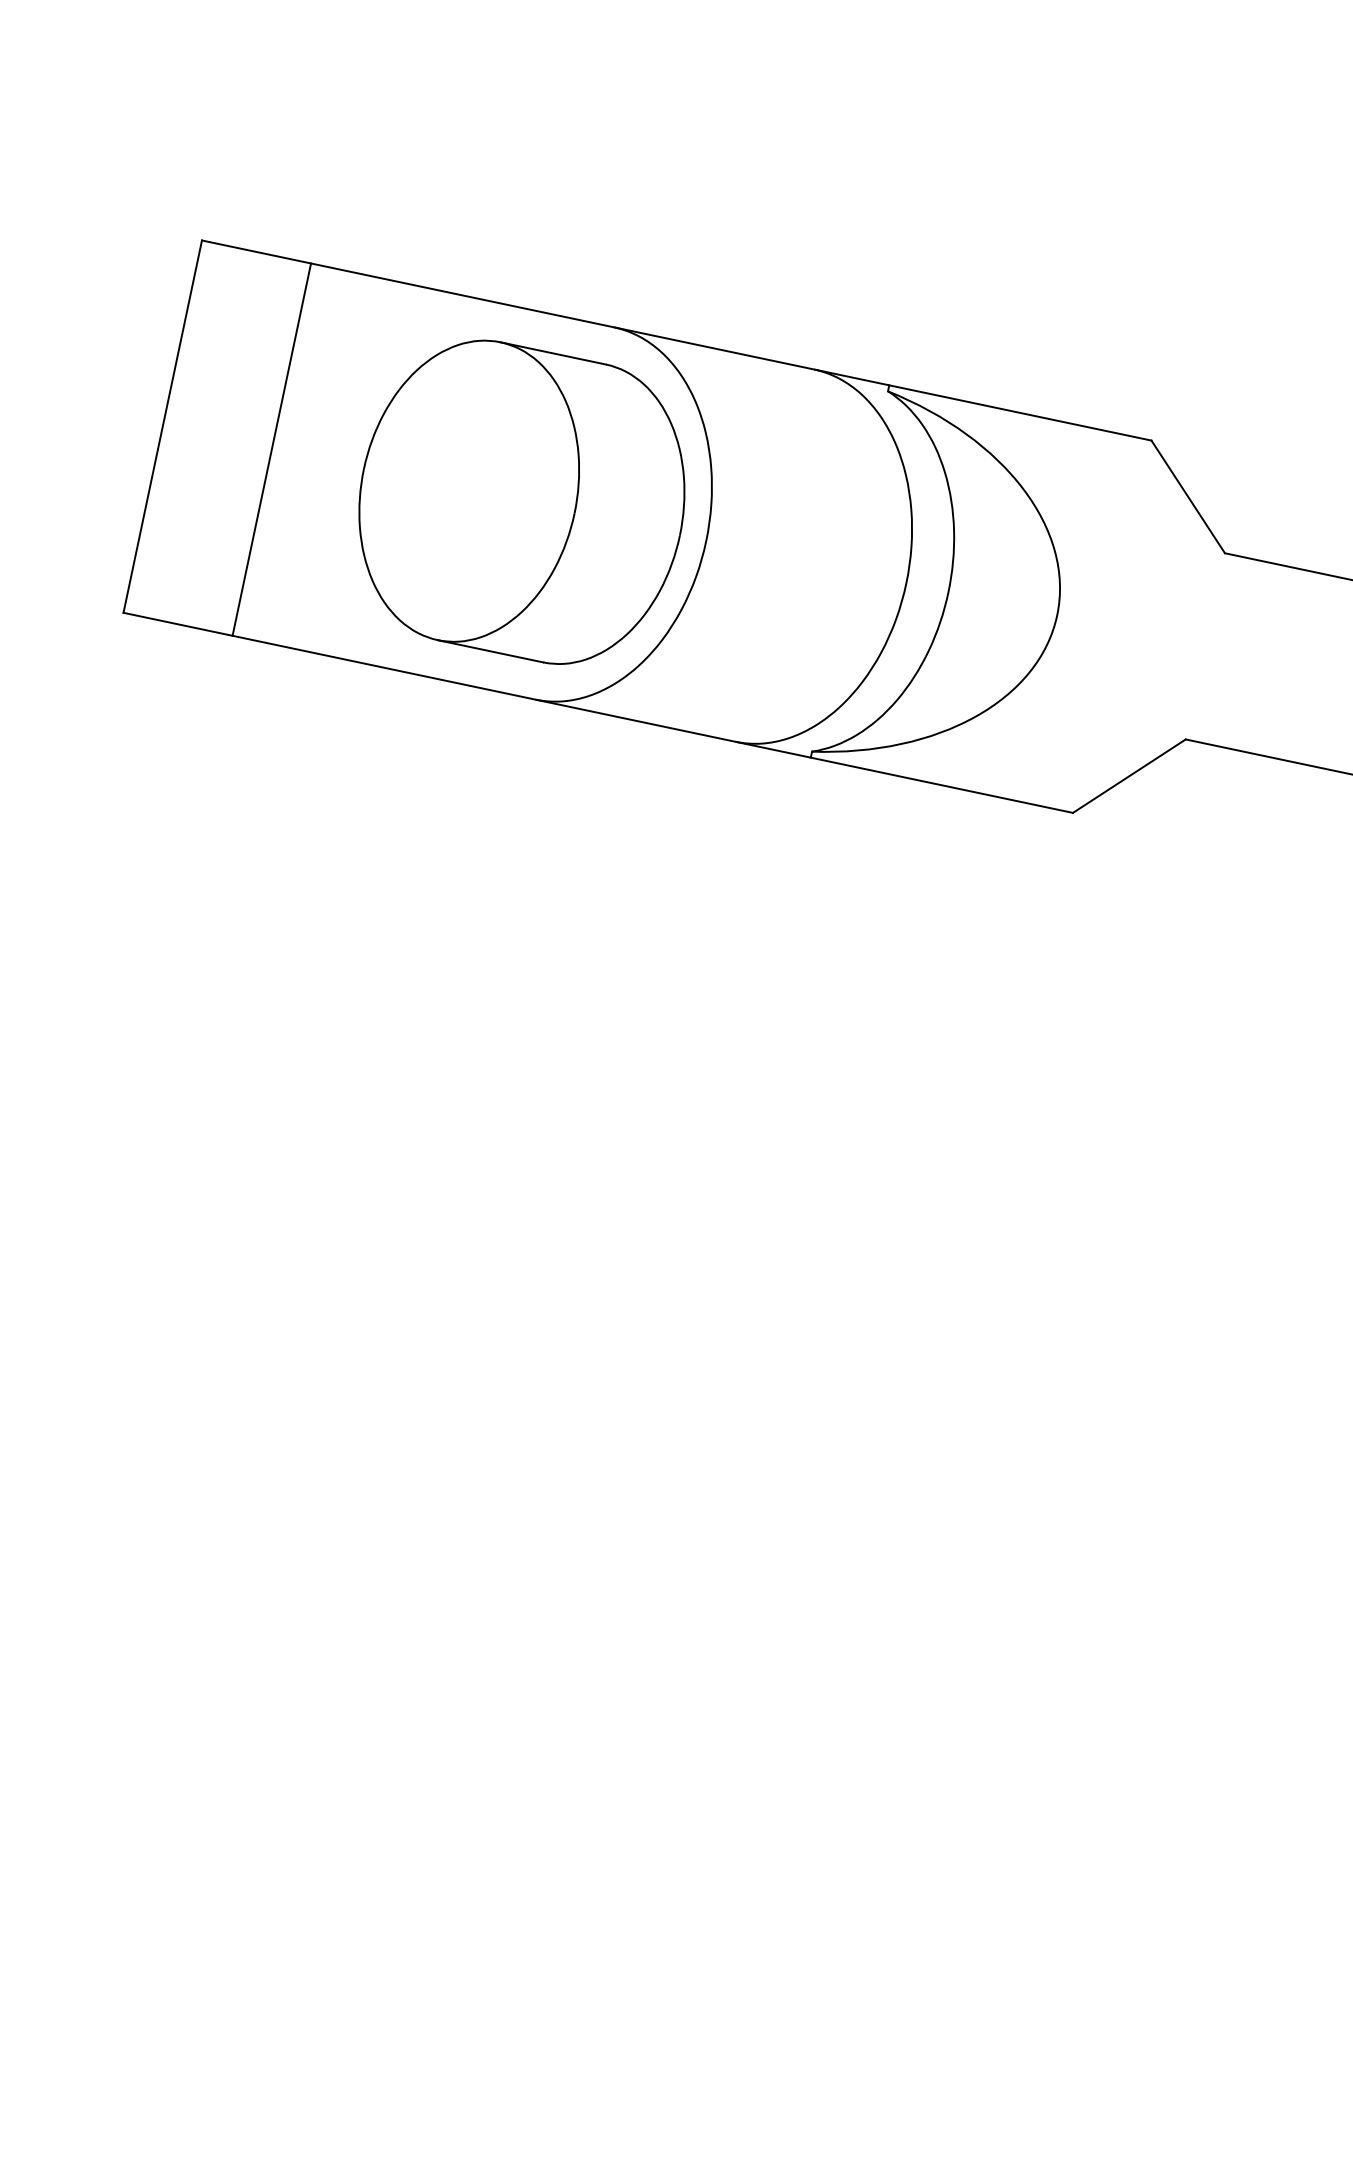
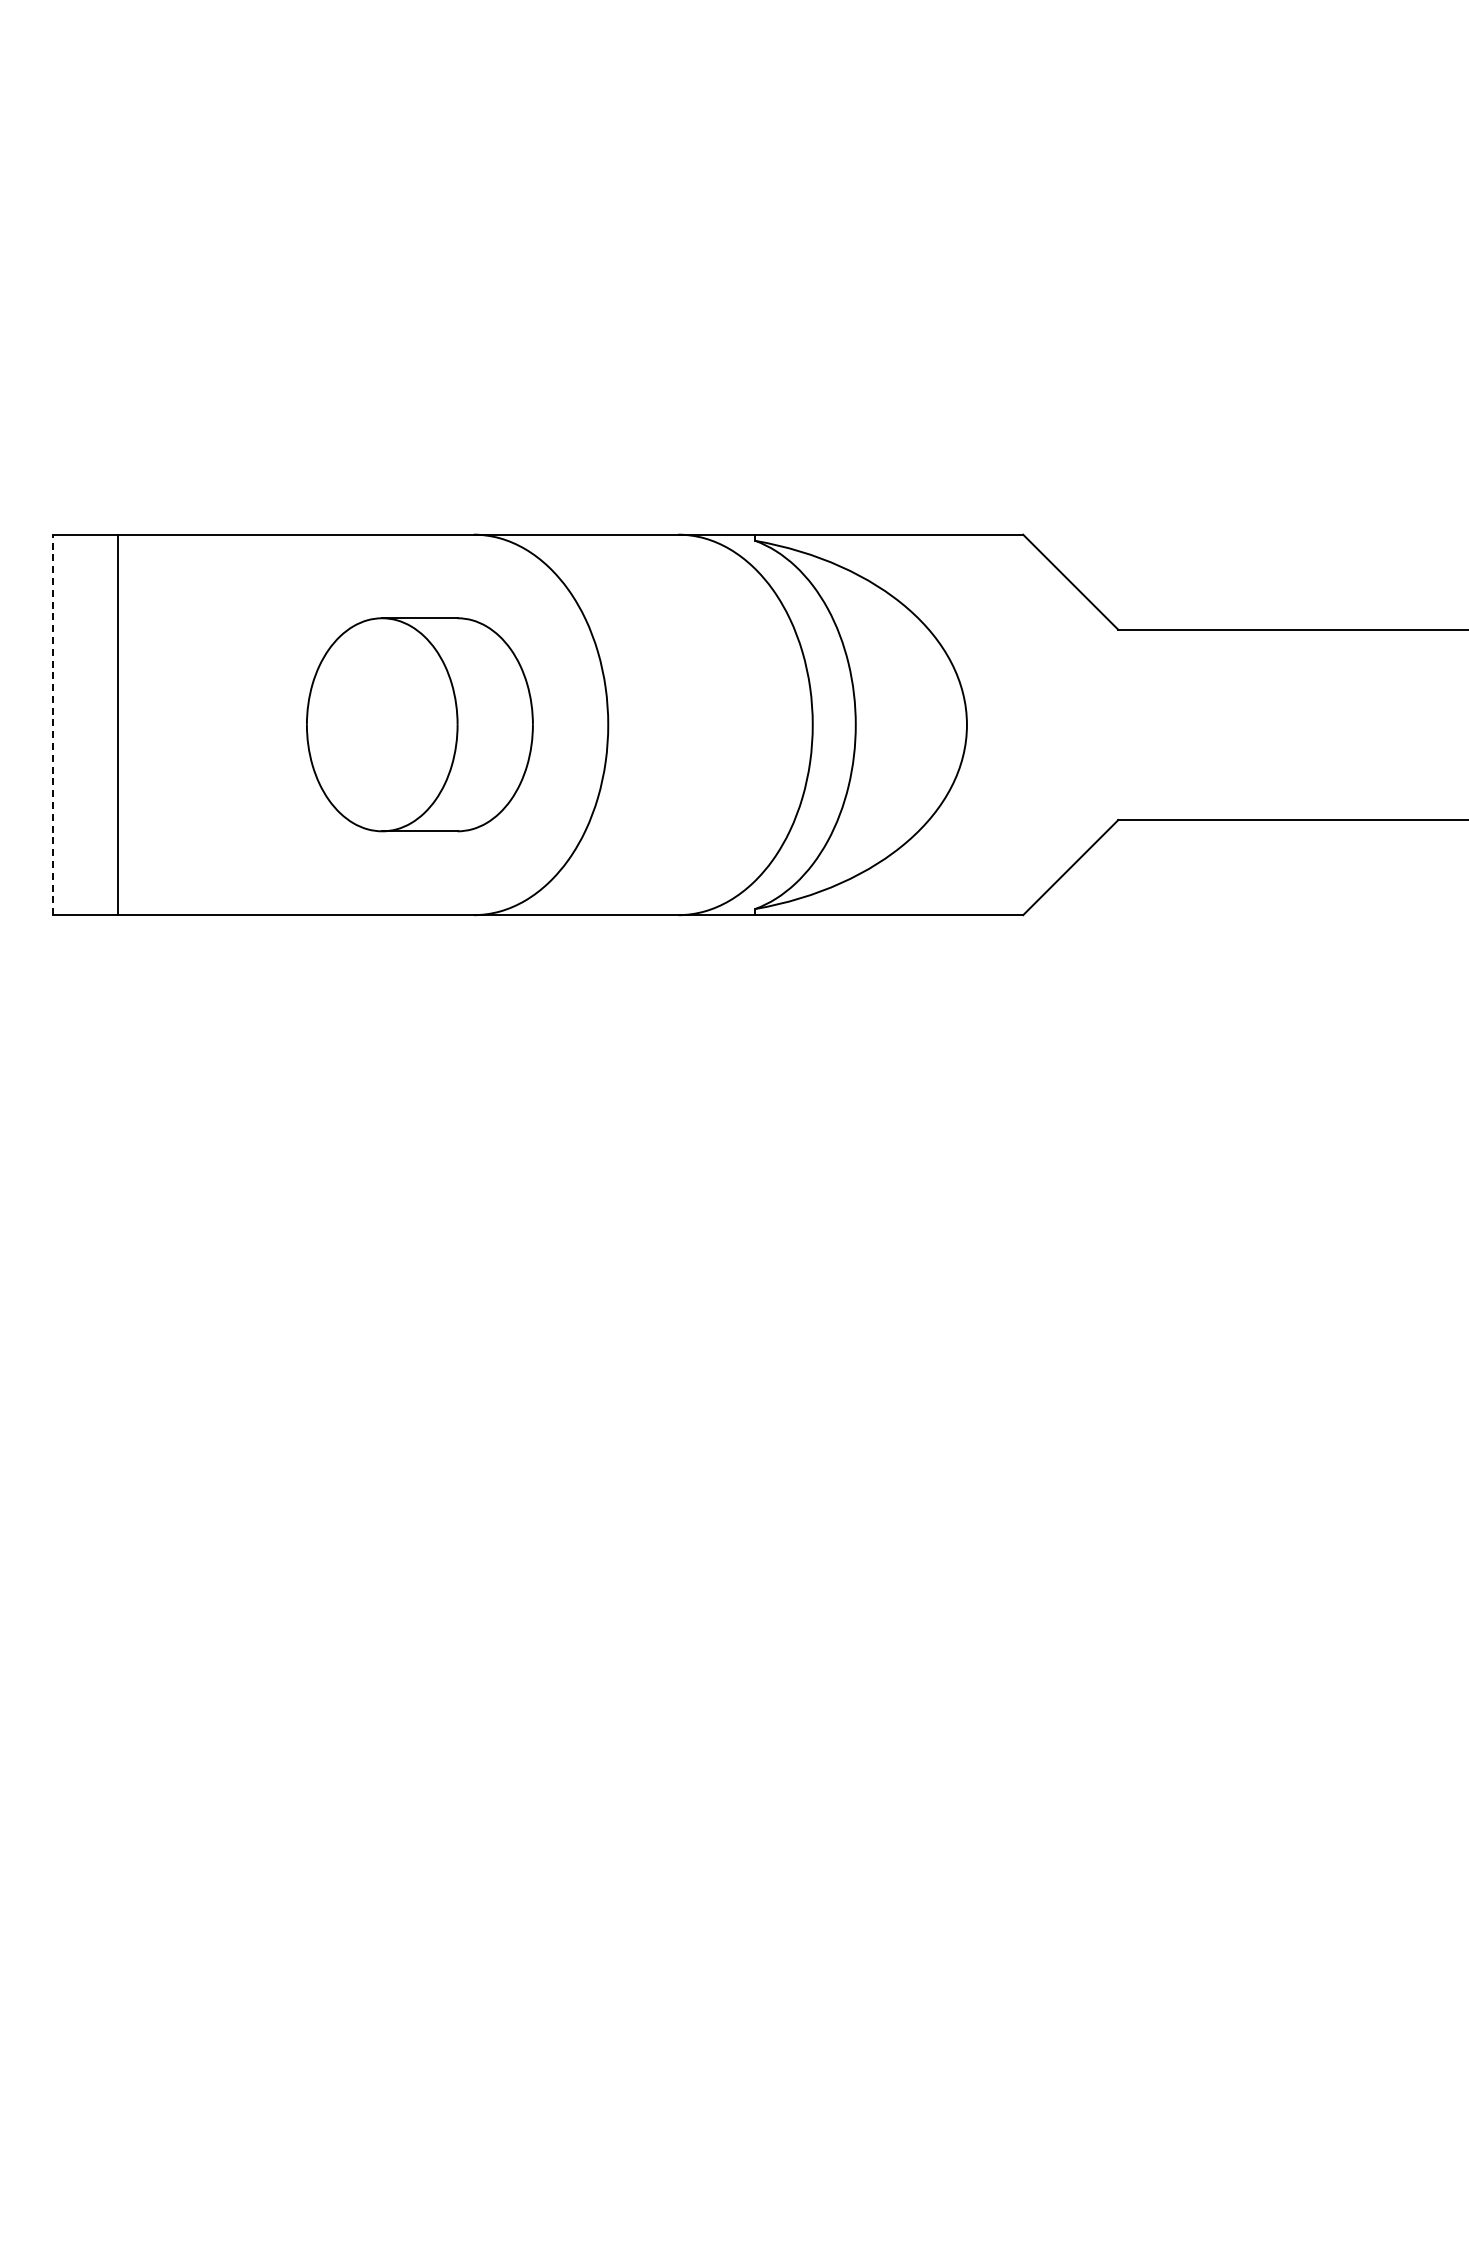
line: (162, 426) -> (52, 724), solid -> dashed
line: (272, 449) -> (118, 724), moved
part: (521, 501) -> (419, 724), size x0.7

